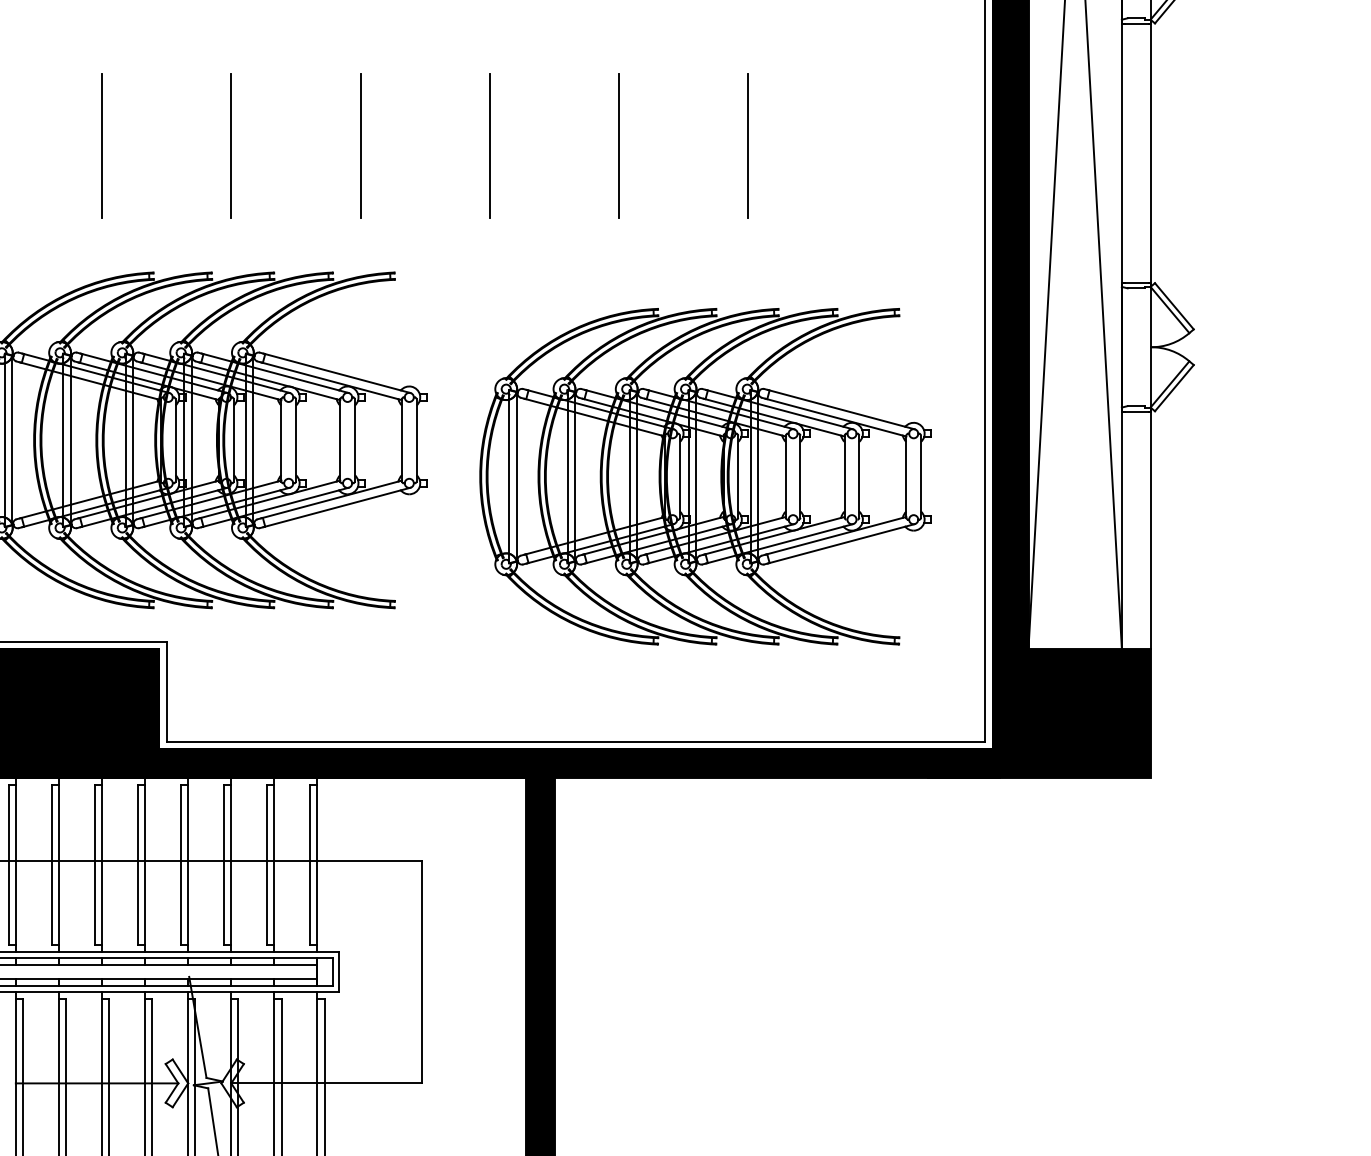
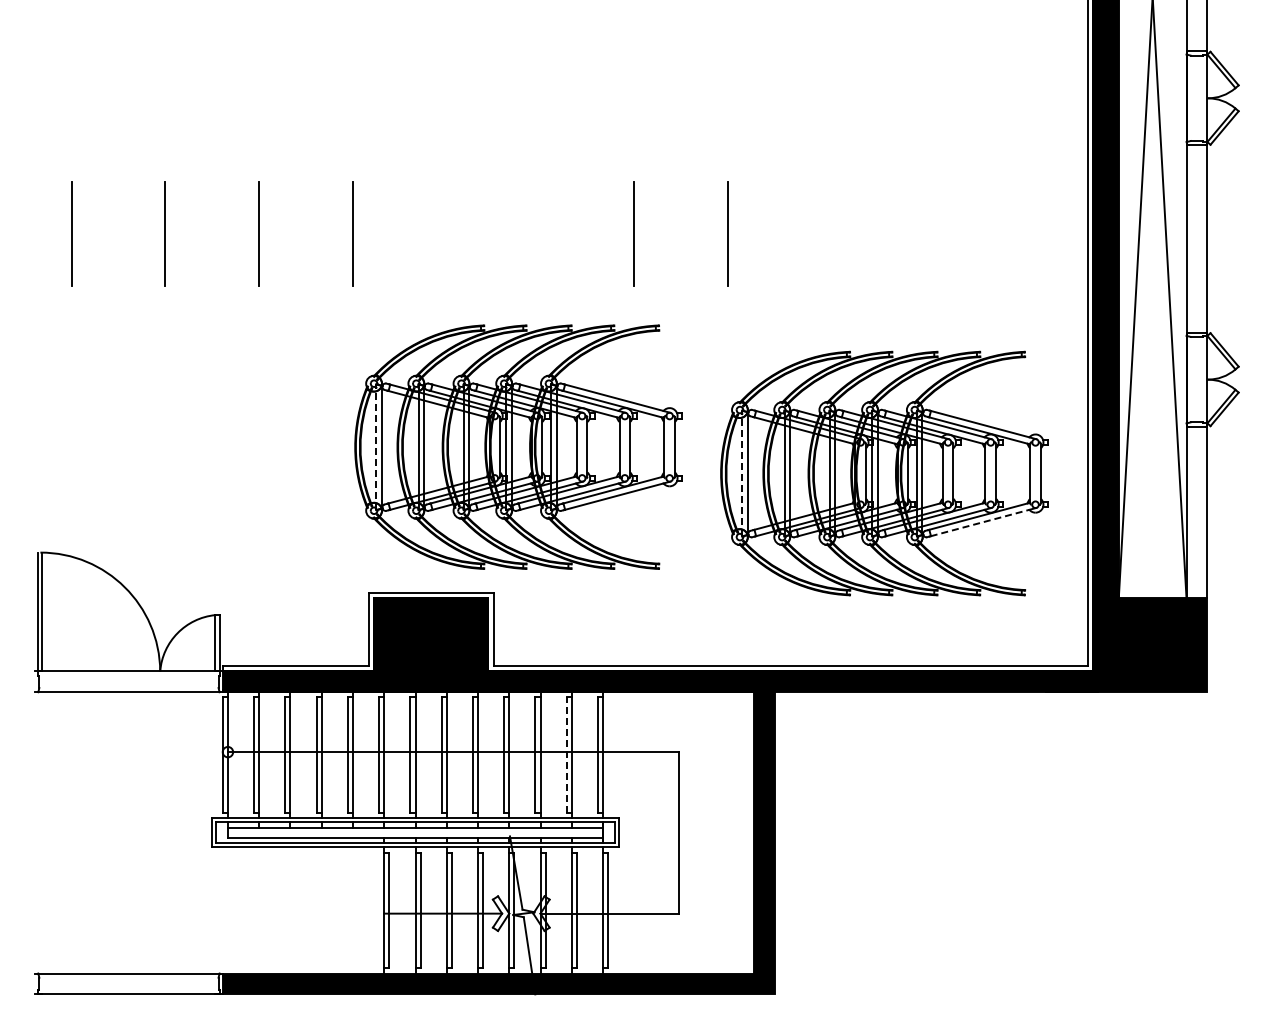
line: (101, 145) -> (446, 233), removed
line: (231, 145) -> (540, 233), removed
line: (618, 145) -> (821, 233), removed
line: (748, 145) -> (915, 233), removed
line: (5, 440) -> (376, 447), solid -> dashed
line: (509, 476) -> (742, 473), solid -> dashed
line: (837, 544) -> (980, 522), solid -> dashed
line: (267, 865) -> (566, 755), solid -> dashed

